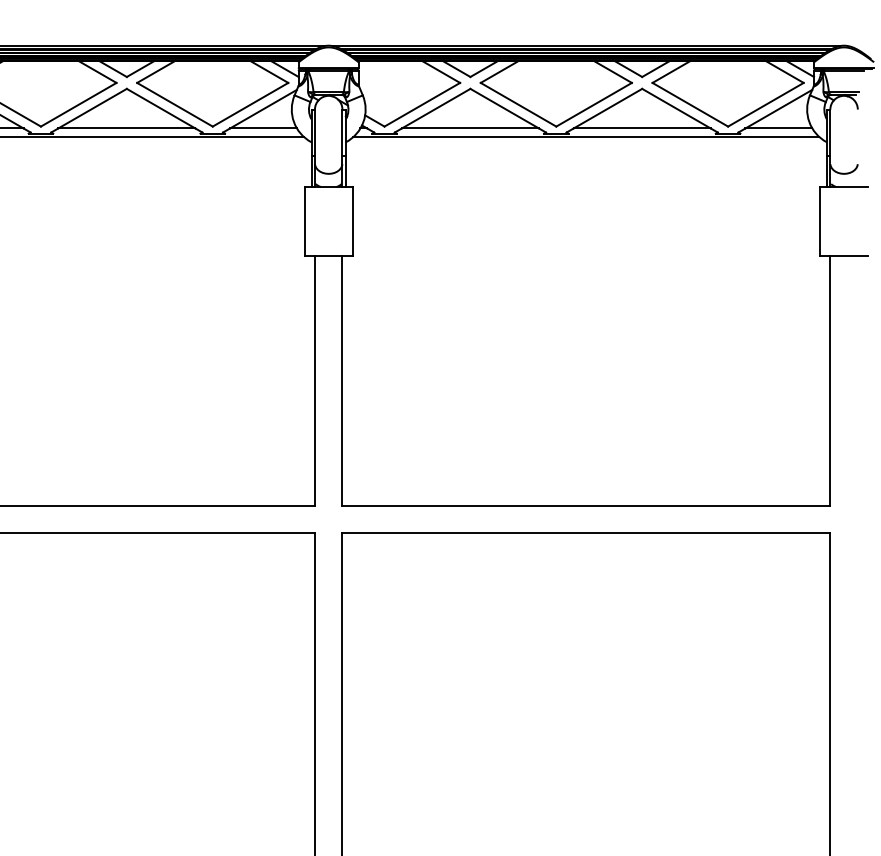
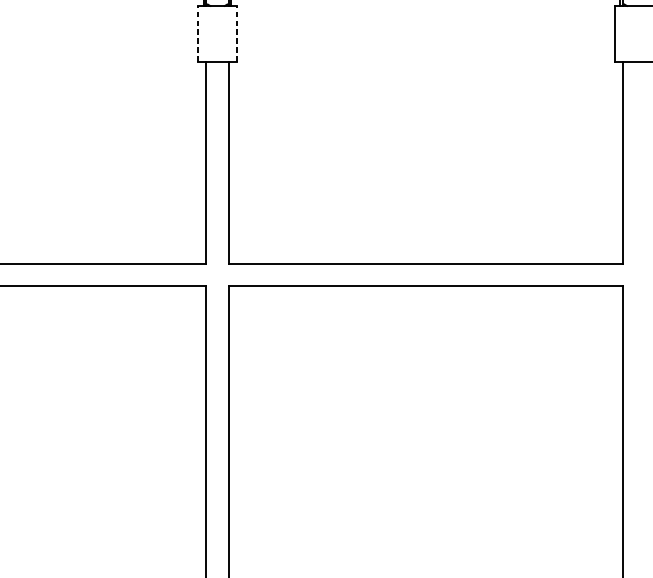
line: (304, 220) -> (197, 33), solid -> dashed
line: (352, 220) -> (236, 33), solid -> dashed

